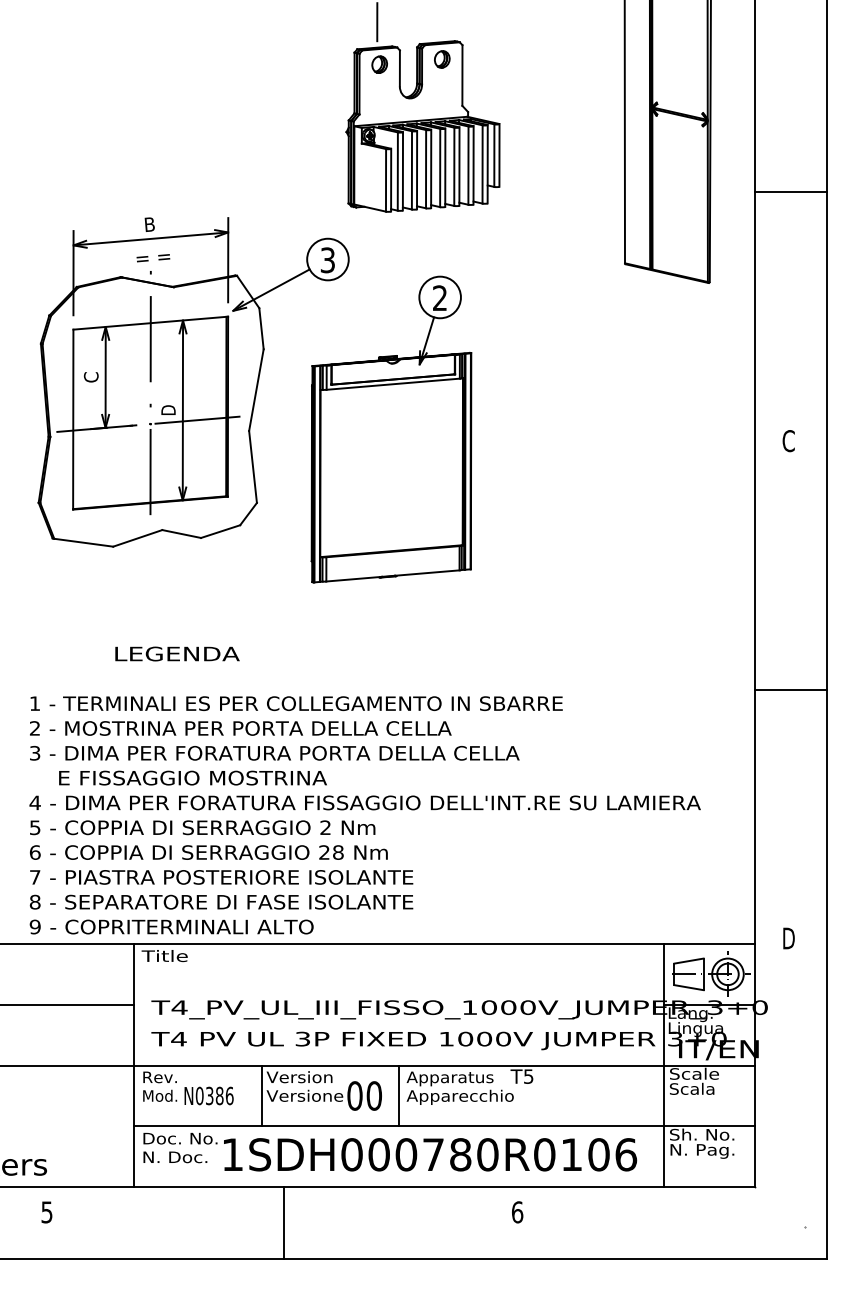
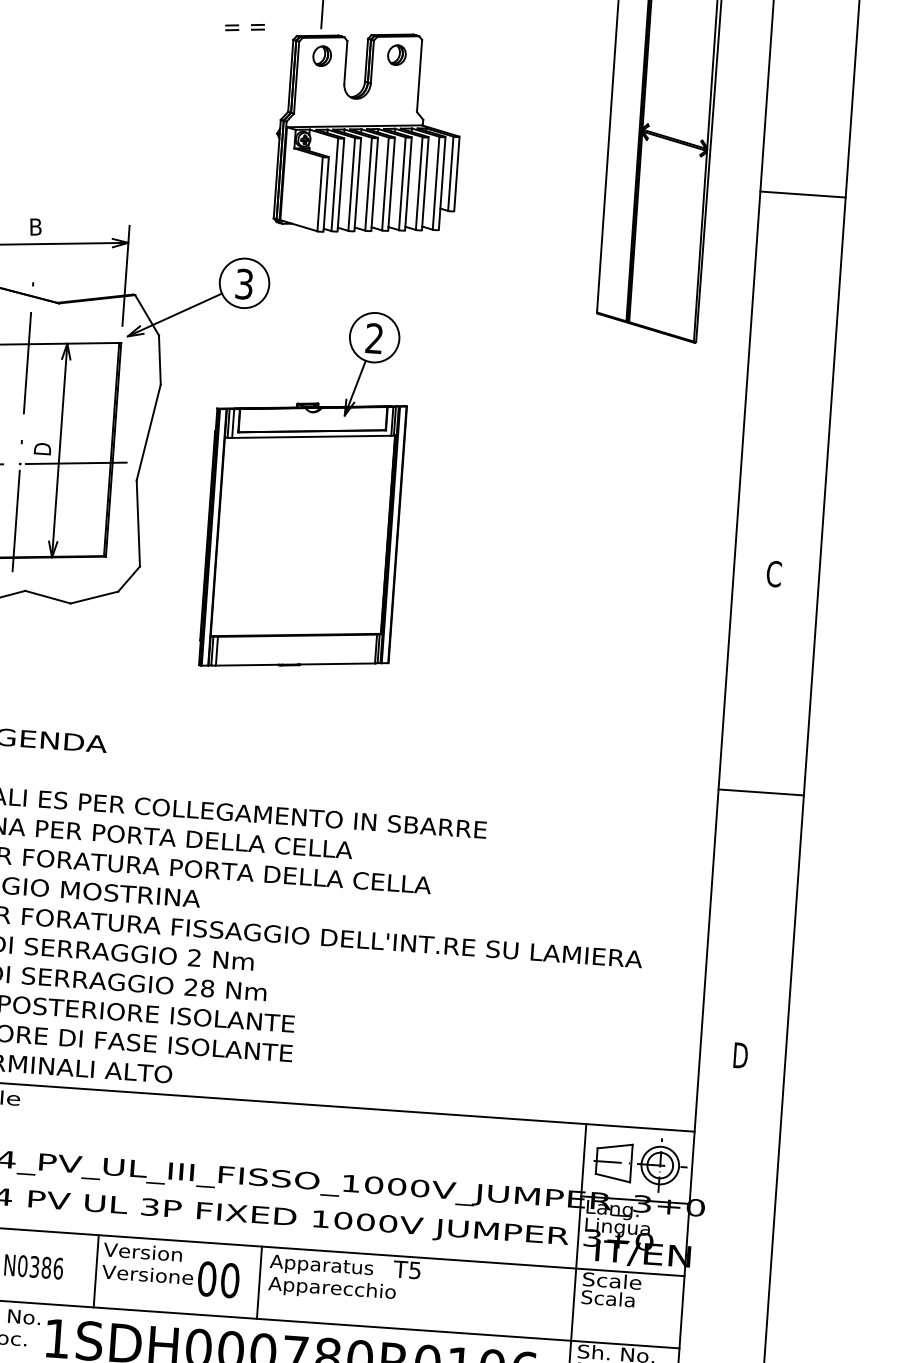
line: (790, 192) -> (802, 194), moved
text: (153, 258) -> (245, 27), moved
text: (788, 441) -> (773, 574), moved
line: (790, 689) -> (761, 792), moved
text: (788, 938) -> (740, 1055), moved

